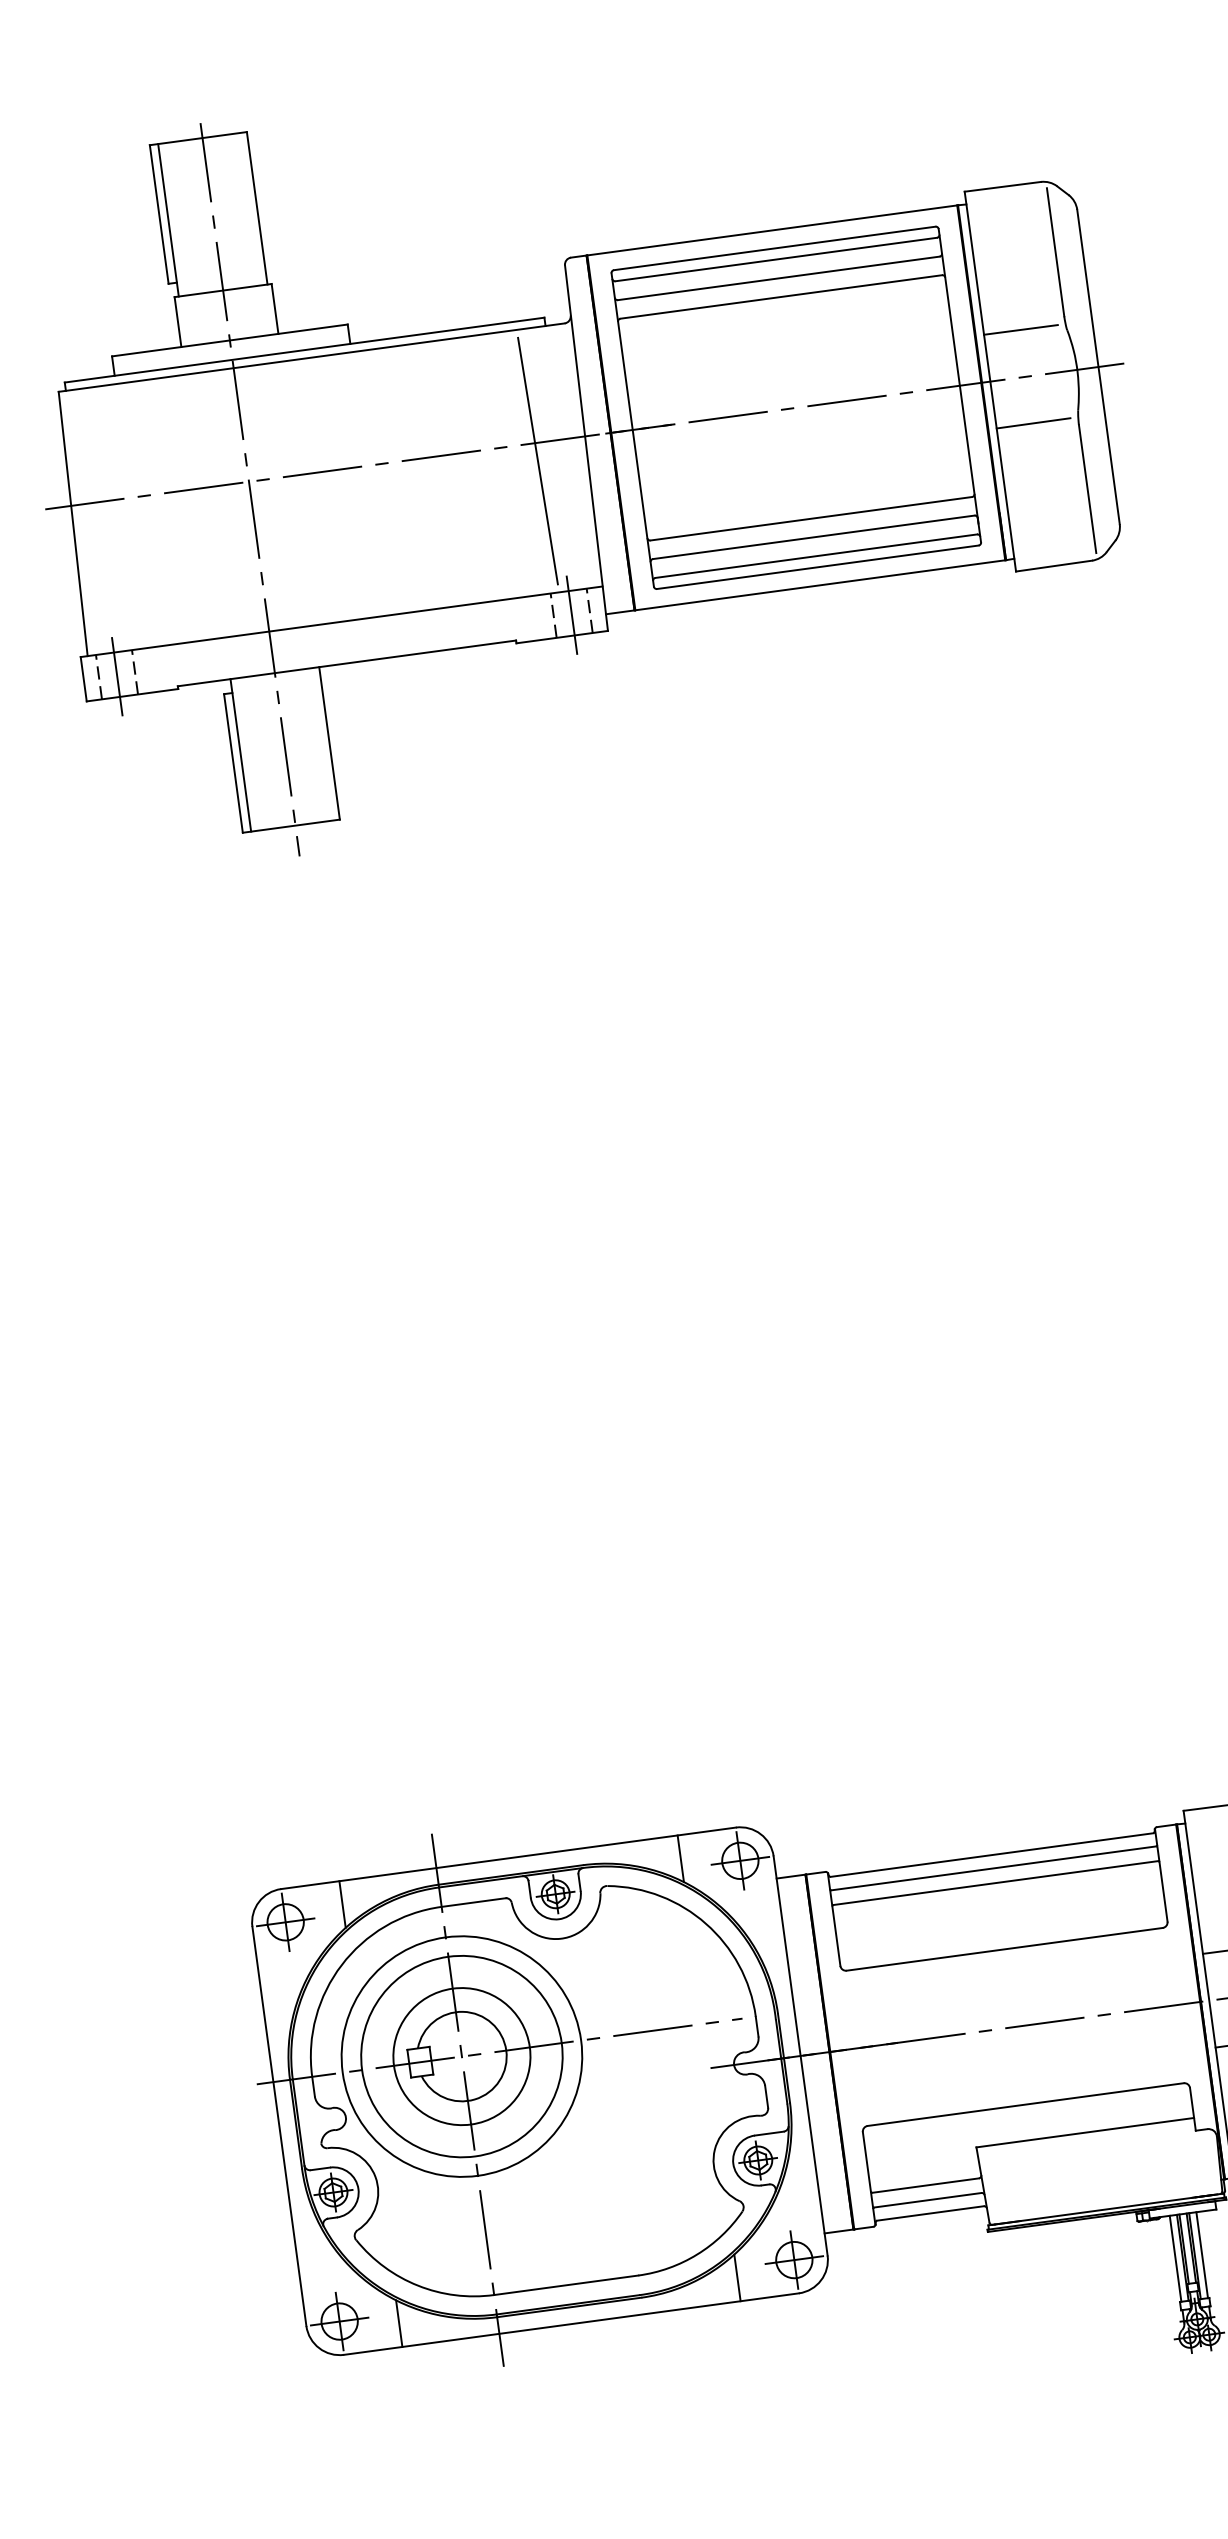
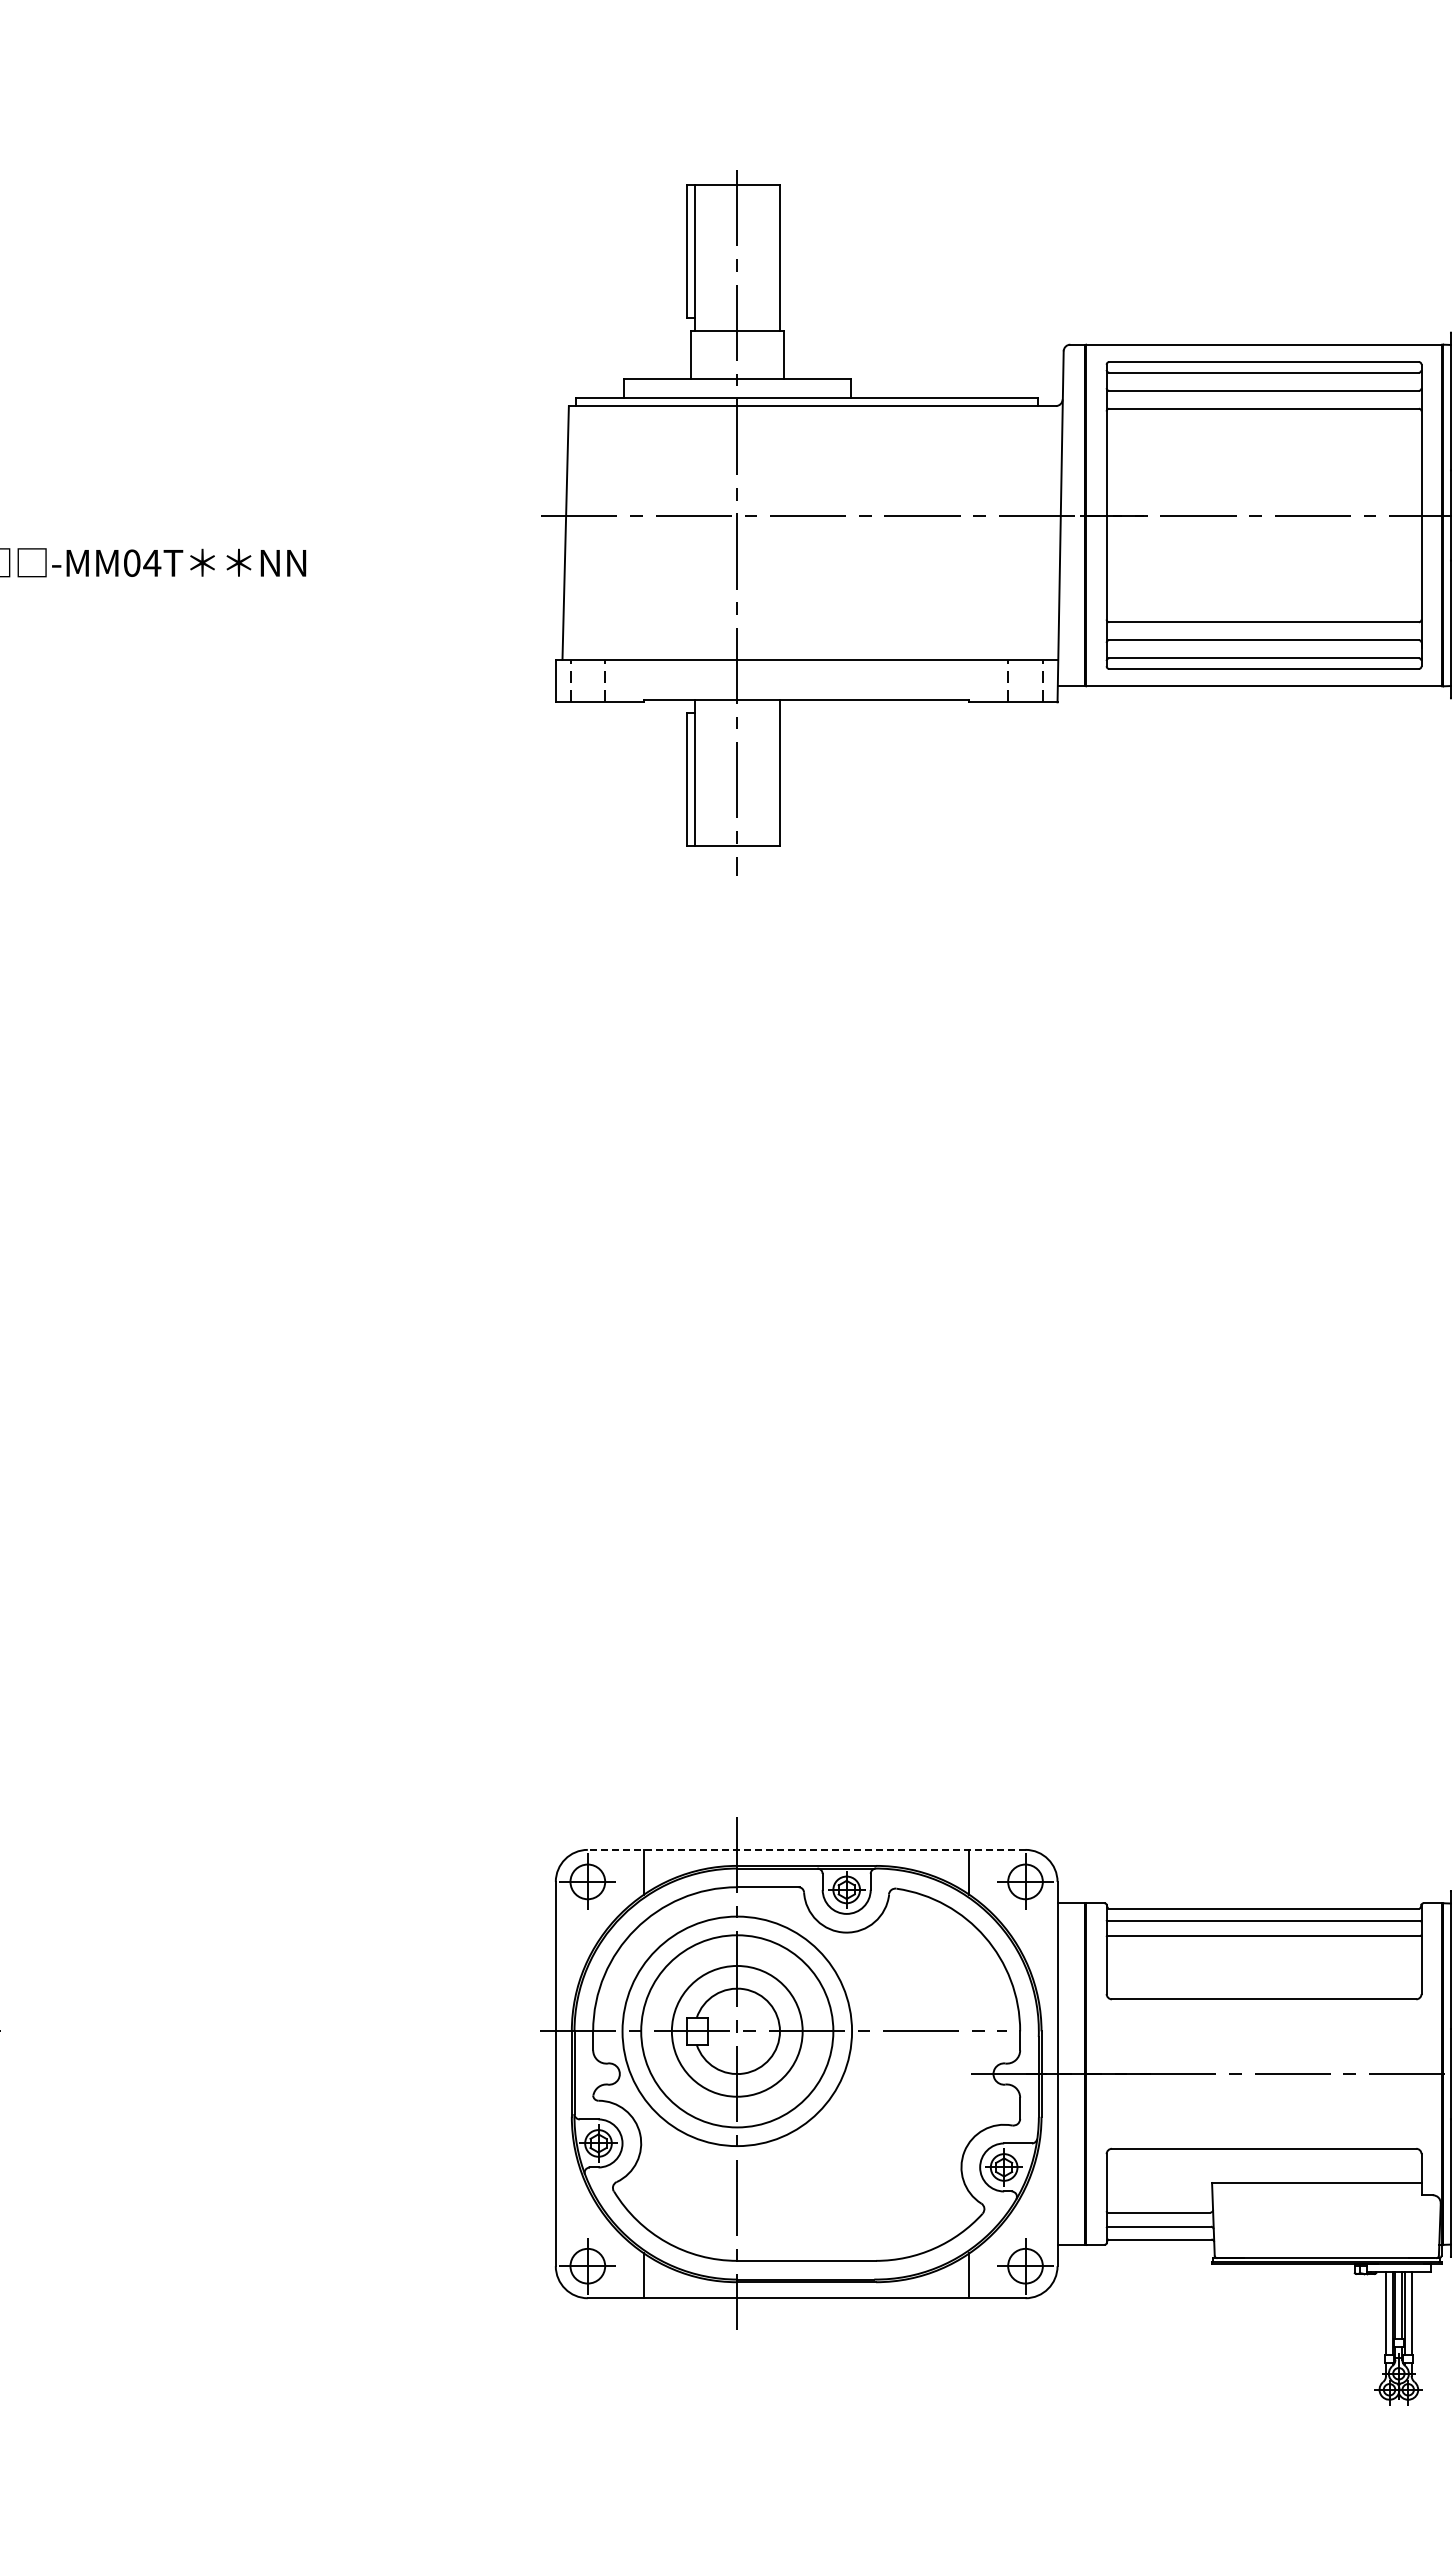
line: (538, 460) -> (1013, 532), removed
line: (571, 612) -> (1025, 680), removed
line: (116, 674) -> (587, 680), removed
line: (508, 1857) -> (806, 1849), solid -> dashed

